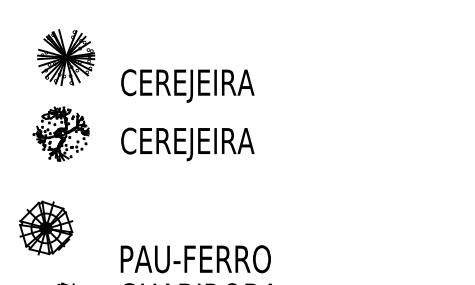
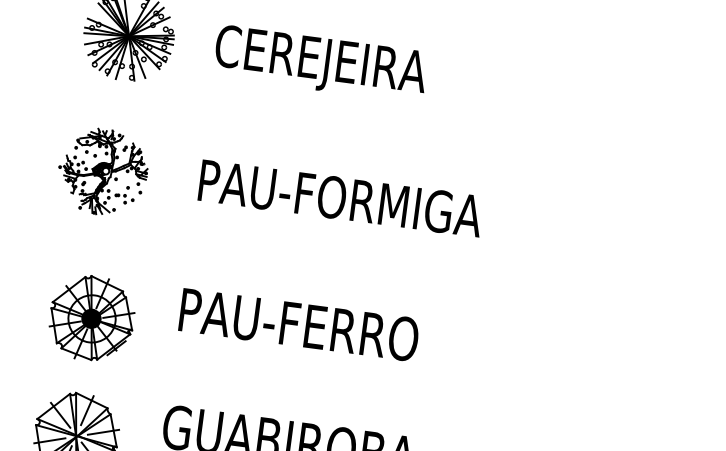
text: (187, 85) -> (320, 63), moved
part: (60, 133) -> (102, 170), moved
text: (210, 144) -> (338, 203), CEREJEIRA -> PAU-FORMIGA
part: (46, 227) -> (92, 317), moved
text: (195, 259) -> (298, 325), moved

